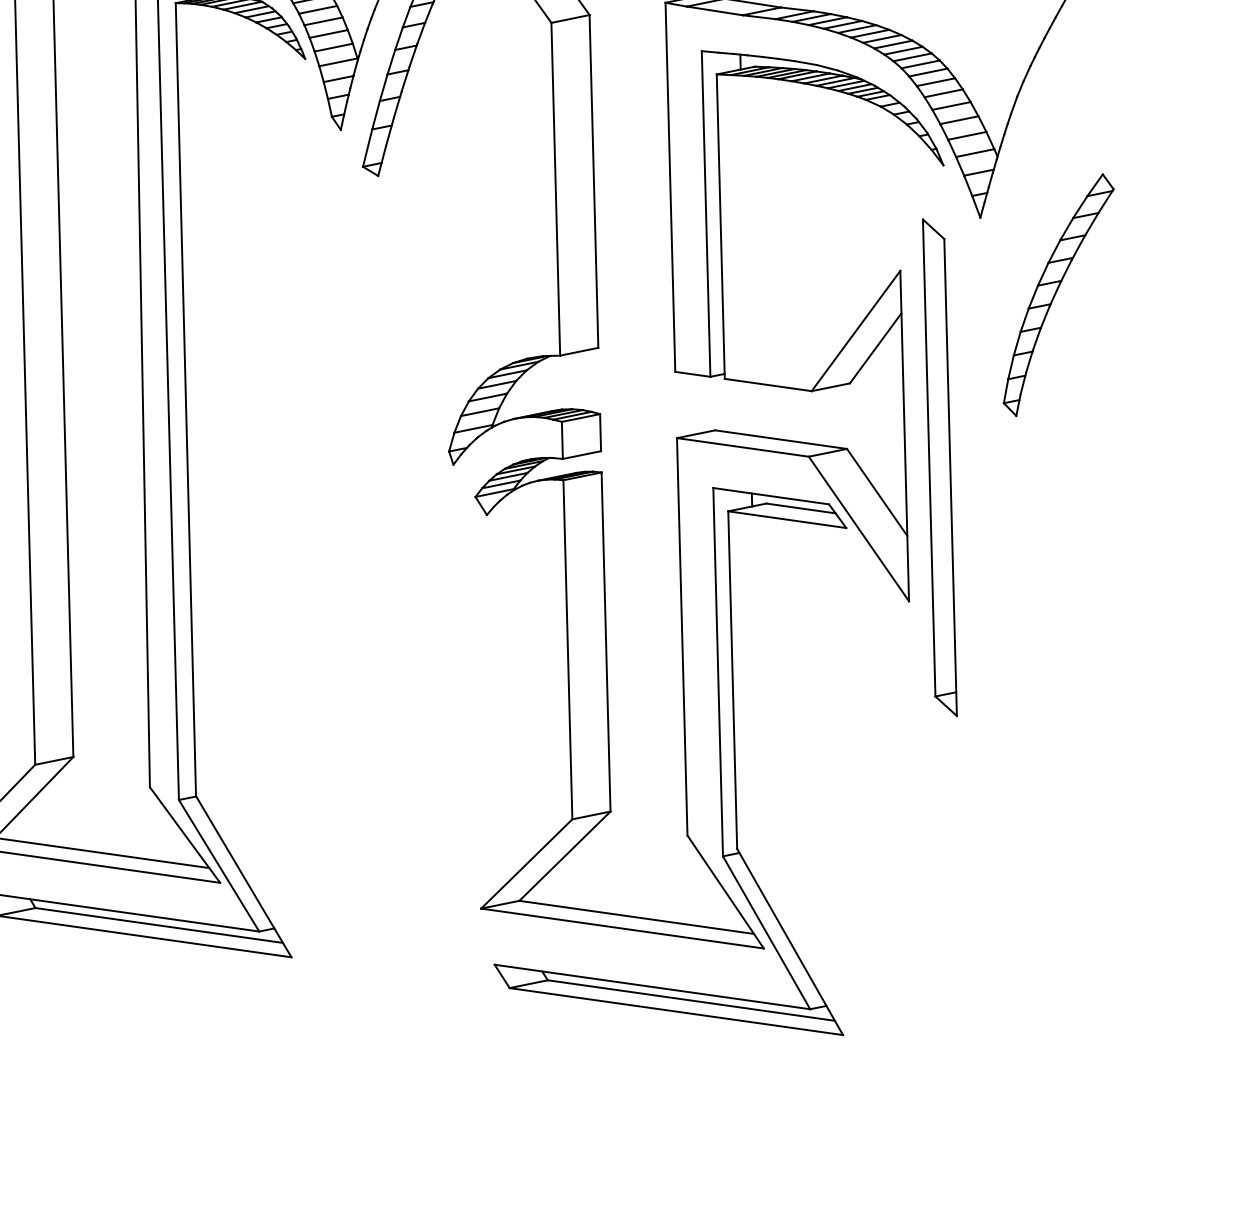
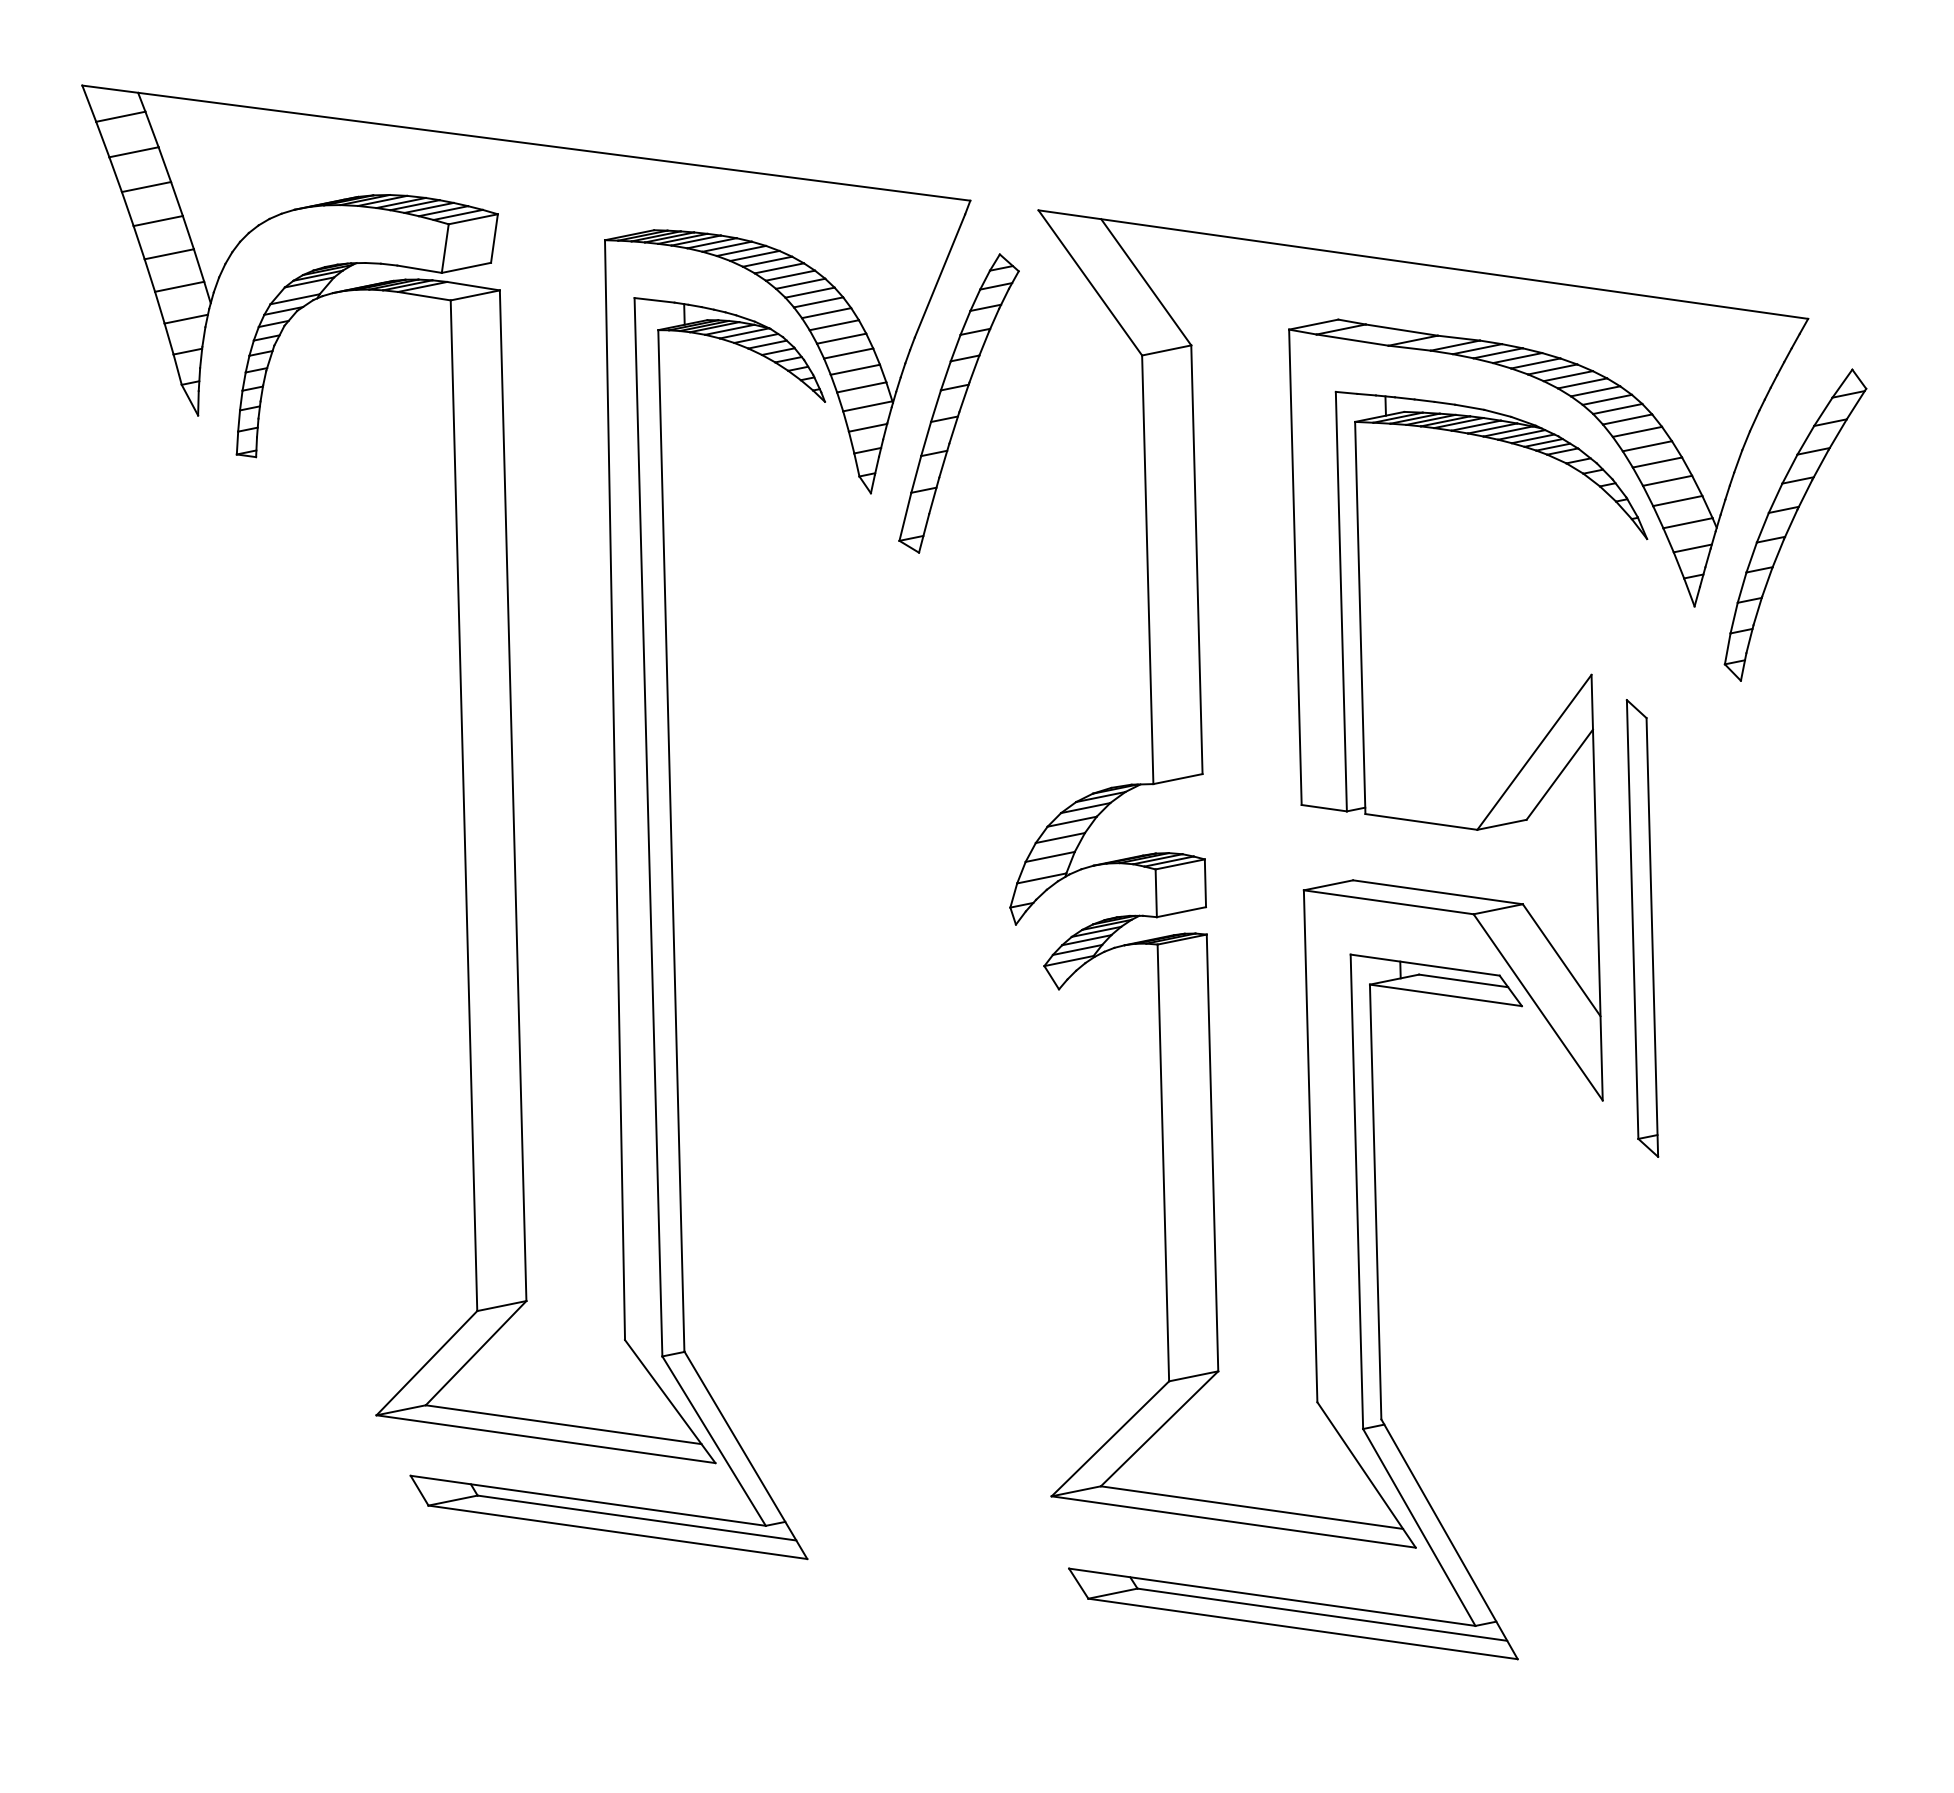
part: (1058, 294) -> (1795, 524), moved
part: (939, 467) -> (1642, 928), size x0.71

